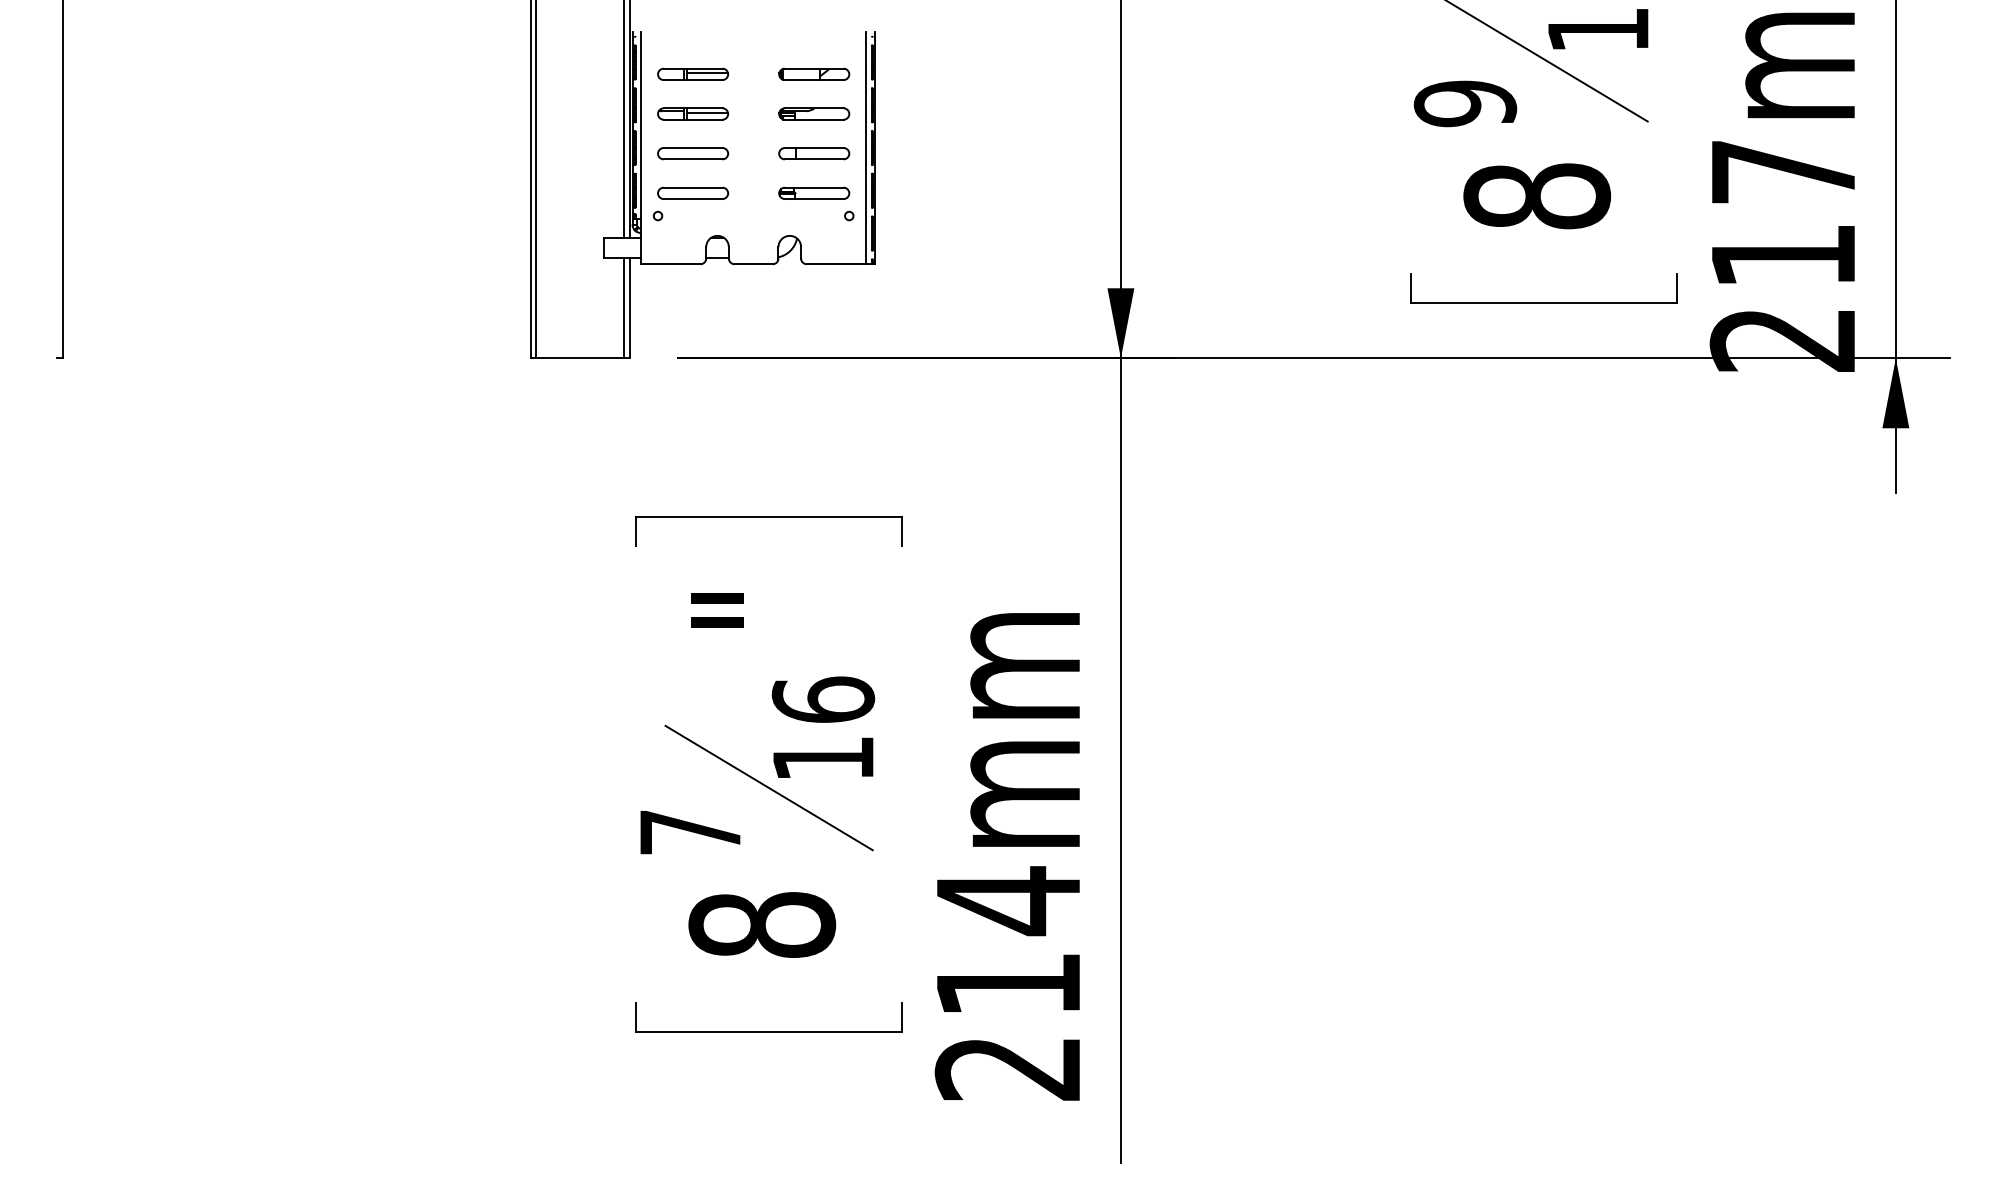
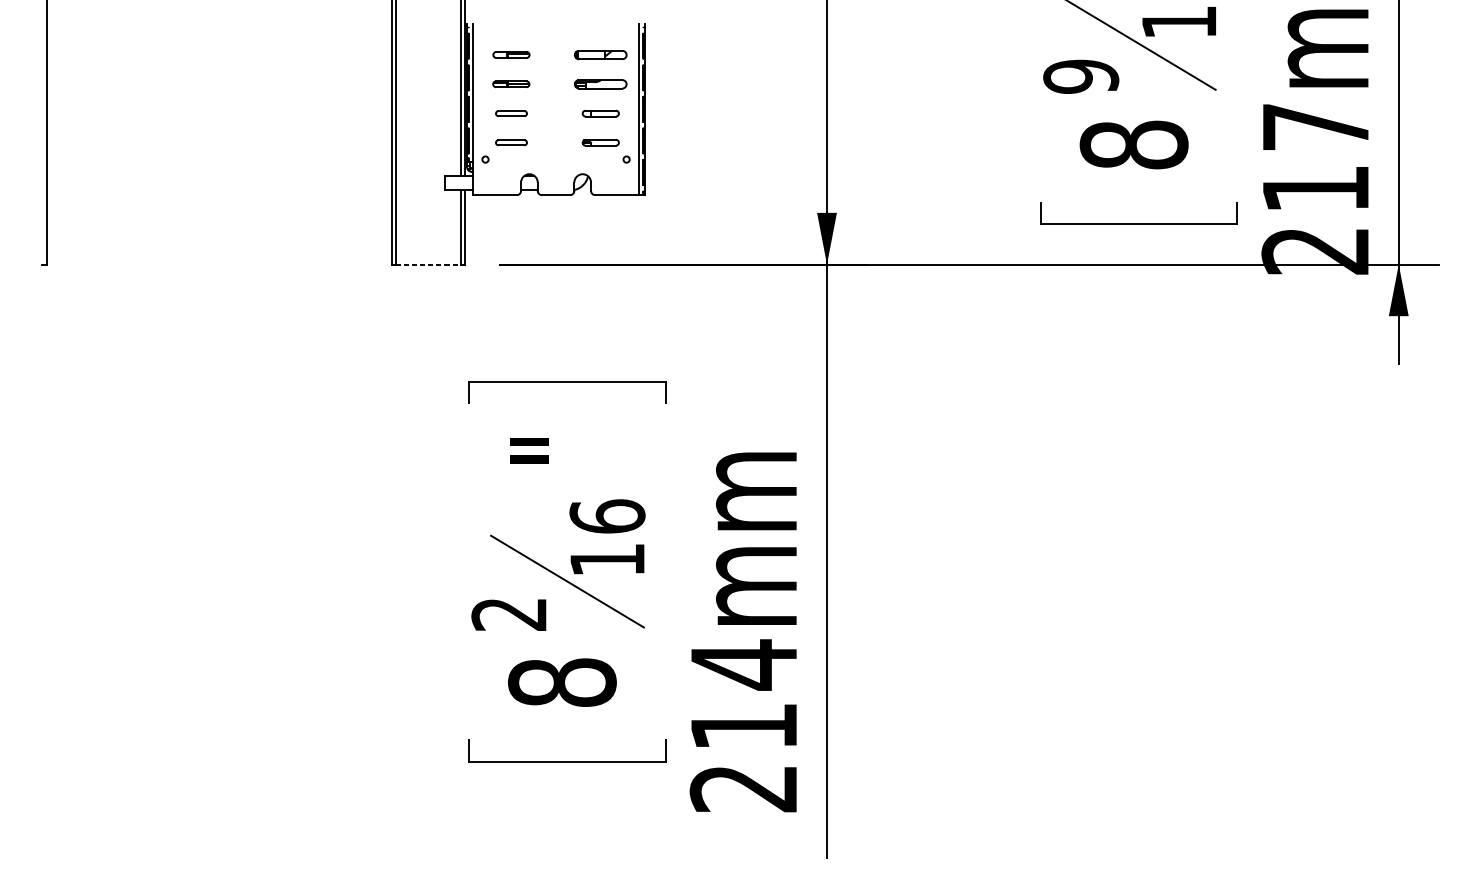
part: (693, 73) -> (511, 54), size x0.7
part: (692, 113) -> (510, 83), size x0.7
part: (693, 153) -> (511, 113), size x0.6
part: (814, 153) -> (600, 113), size x0.7
part: (693, 192) -> (511, 142), size x0.6
part: (814, 192) -> (600, 142), size x0.7
line: (580, 358) -> (428, 264), solid -> dashed
text: (689, 832) -> (508, 614), 7 -> 2

